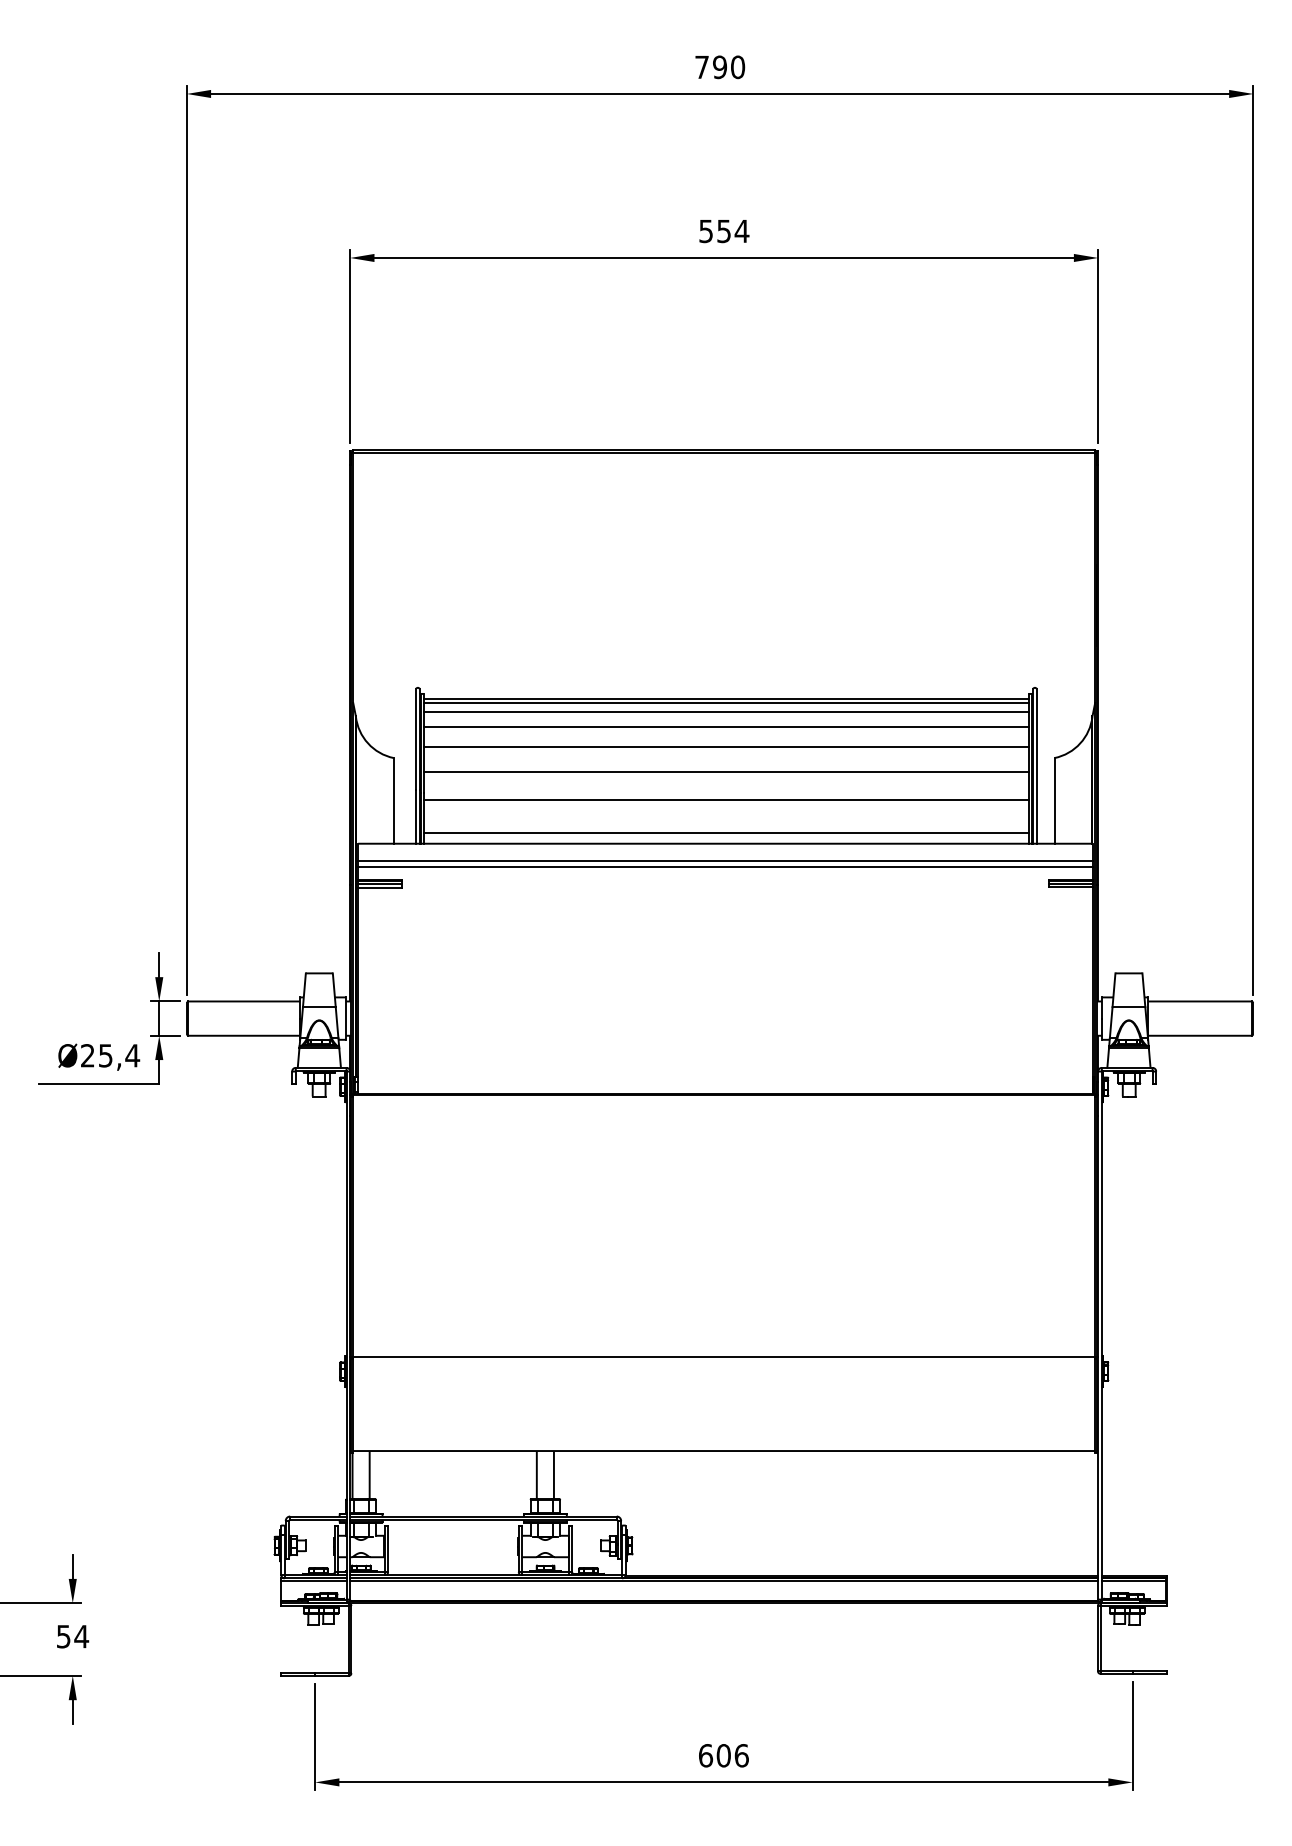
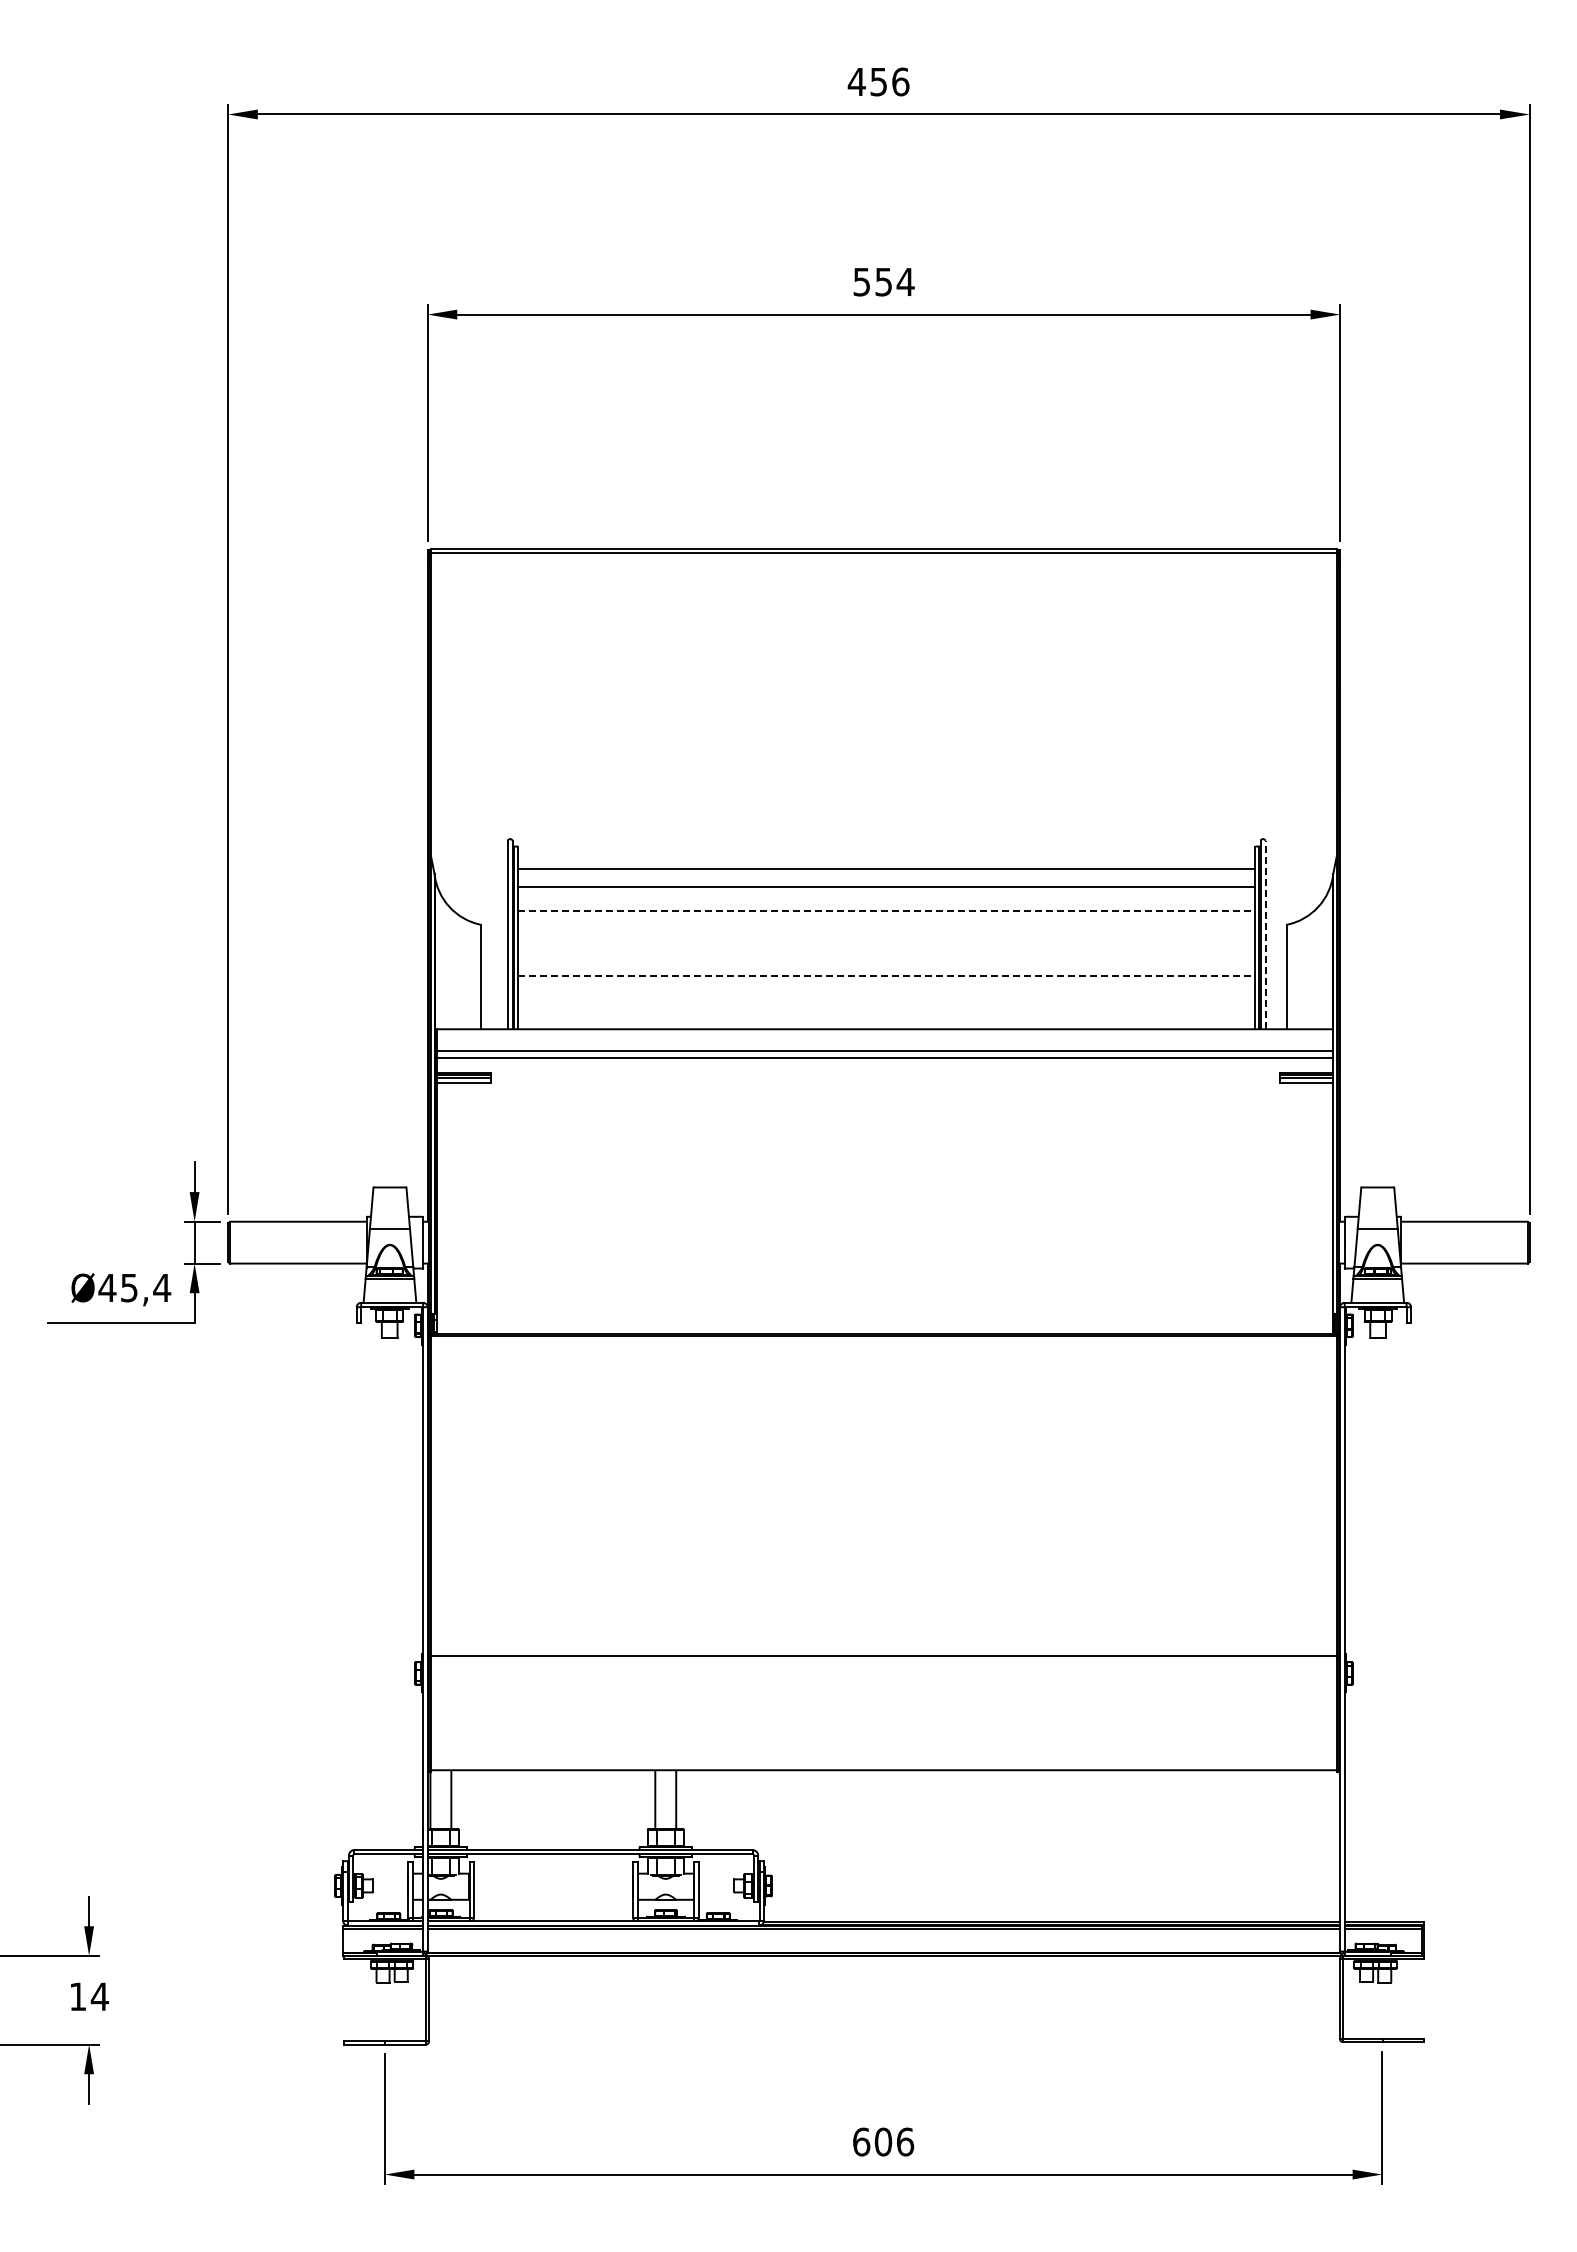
text: (719, 66) -> (878, 81), 790 -> 456
line: (726, 698) -> (886, 852), removed
line: (726, 702) -> (886, 857), removed
line: (726, 747) -> (886, 911), solid -> dashed
line: (1036, 766) -> (1265, 934), solid -> dashed
line: (726, 771) -> (886, 941), removed
line: (726, 800) -> (886, 976), solid -> dashed
line: (726, 832) -> (886, 1015), removed
text: (87, 1055) -> (107, 1287), Ø25,4 -> Ø45,4
text: (63, 1636) -> (77, 1996), 54 -> 14

